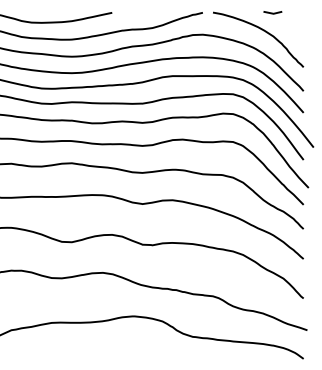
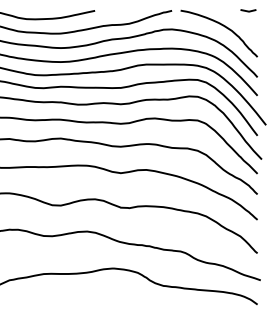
line: (272, 12) -> (248, 10), moved

